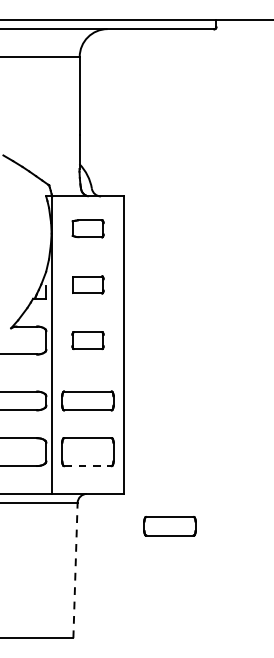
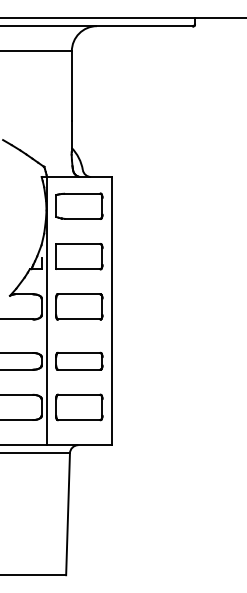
part: (88, 228) -> (79, 205), size x1.67
part: (88, 284) -> (79, 256), size x1.67
part: (88, 340) -> (79, 306), size x1.67
line: (88, 466) -> (79, 420), dashed -> solid
part: (170, 525) -> (153, 473), removed
line: (75, 570) -> (68, 514), dashed -> solid

